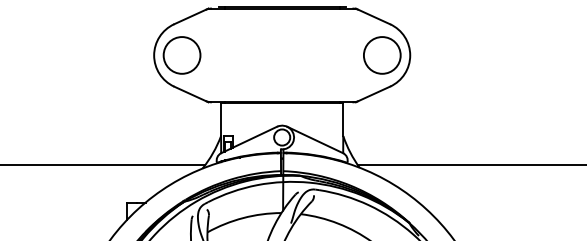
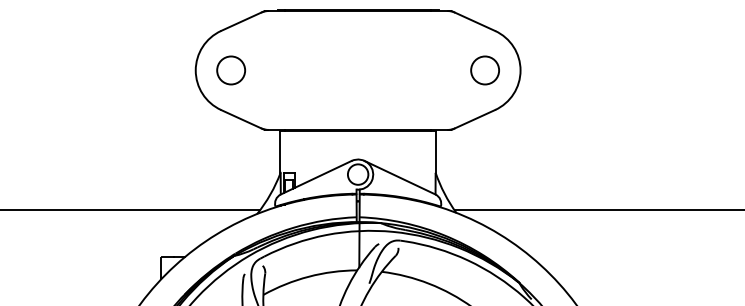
circle: (181, 55) -> (230, 70), size x0.6
circle: (381, 55) -> (484, 70), size x0.6

